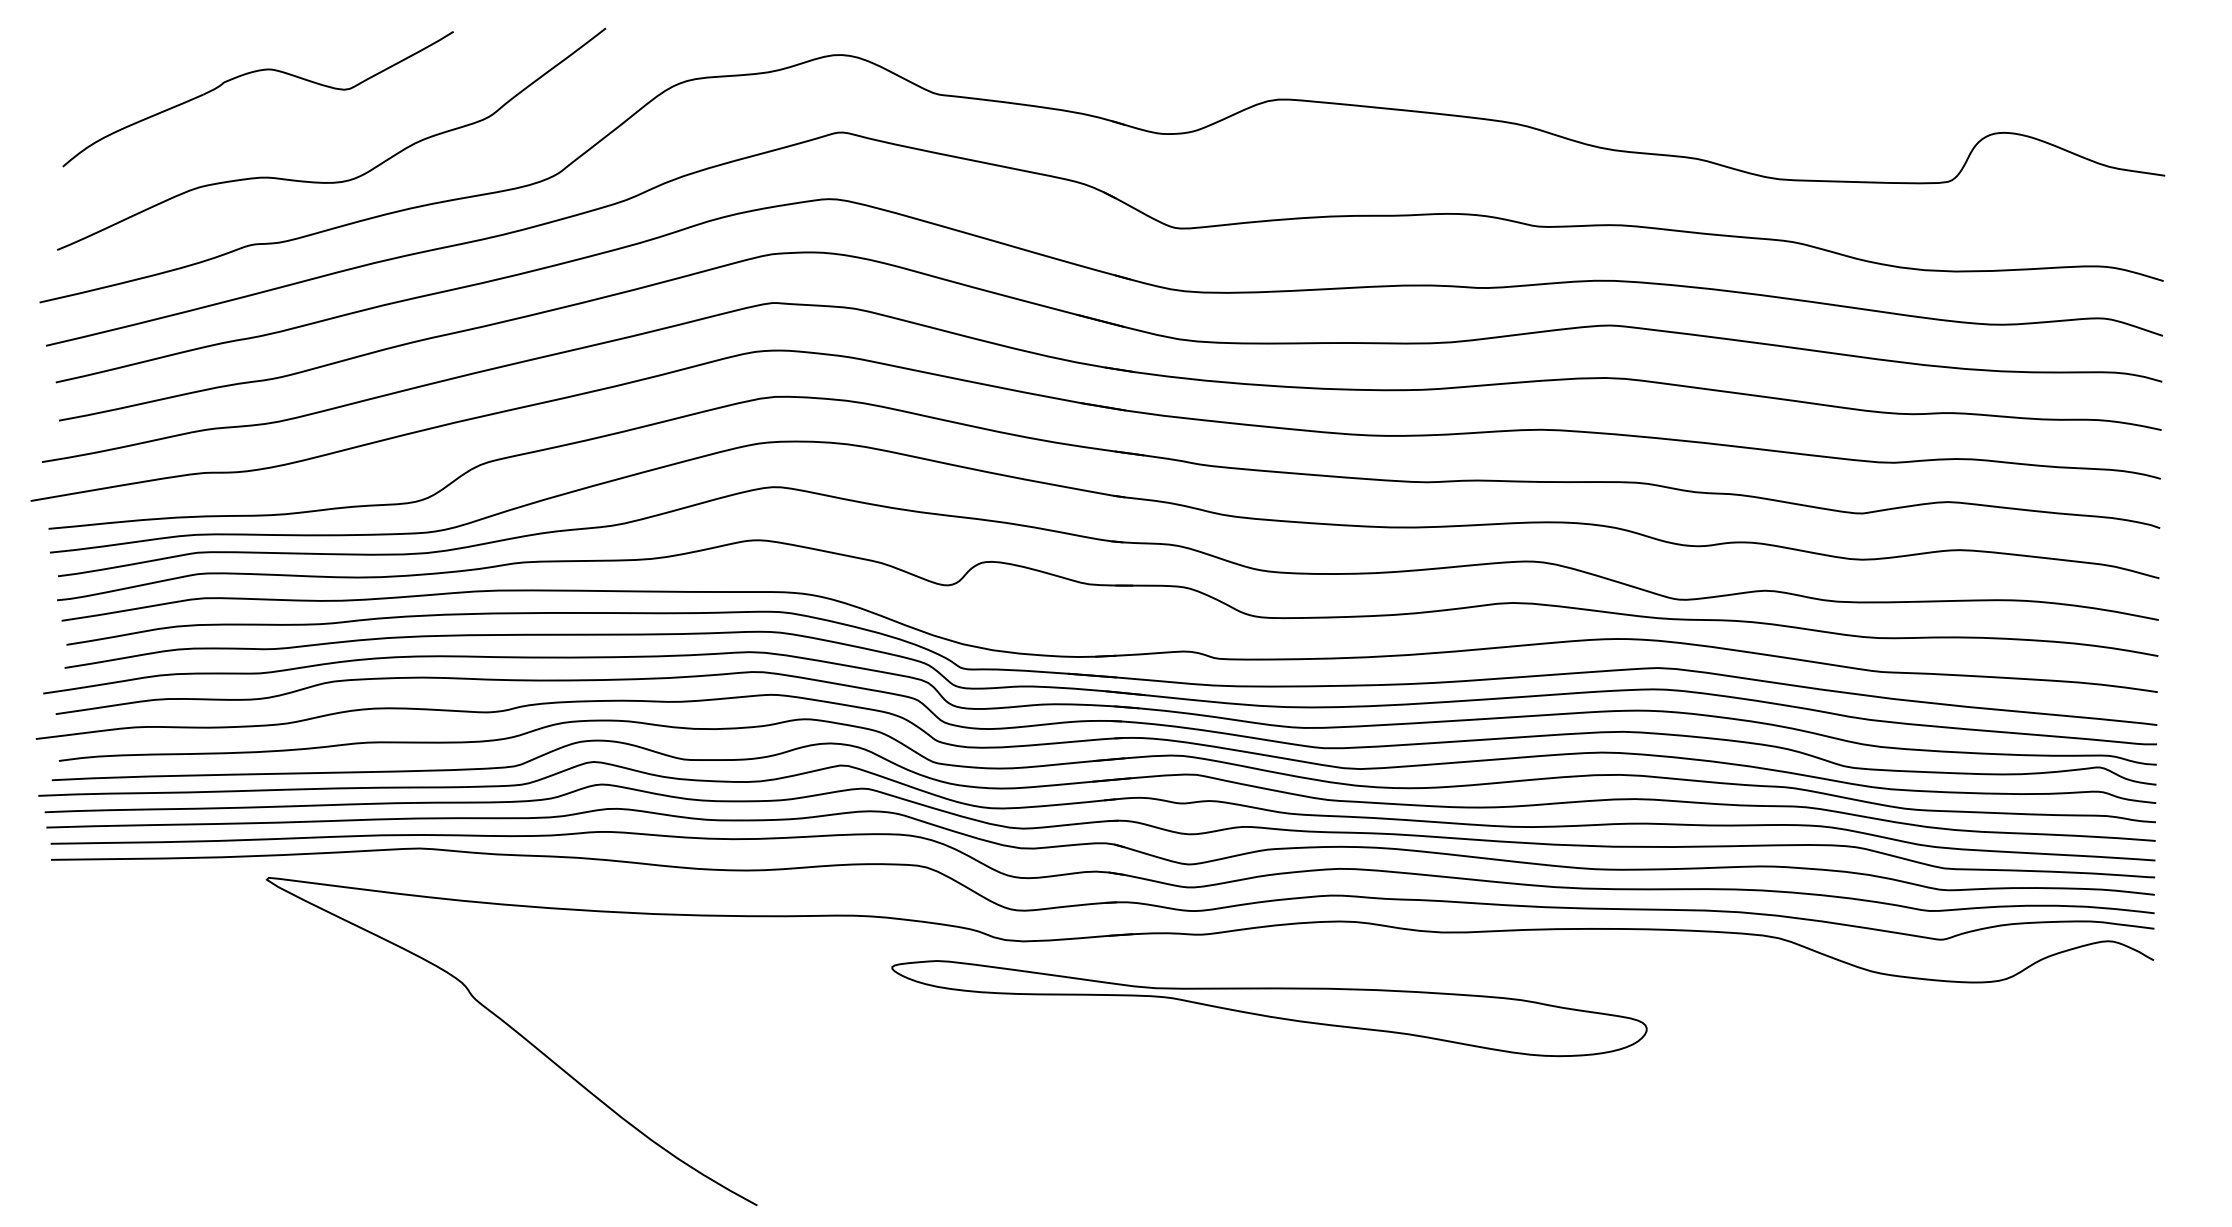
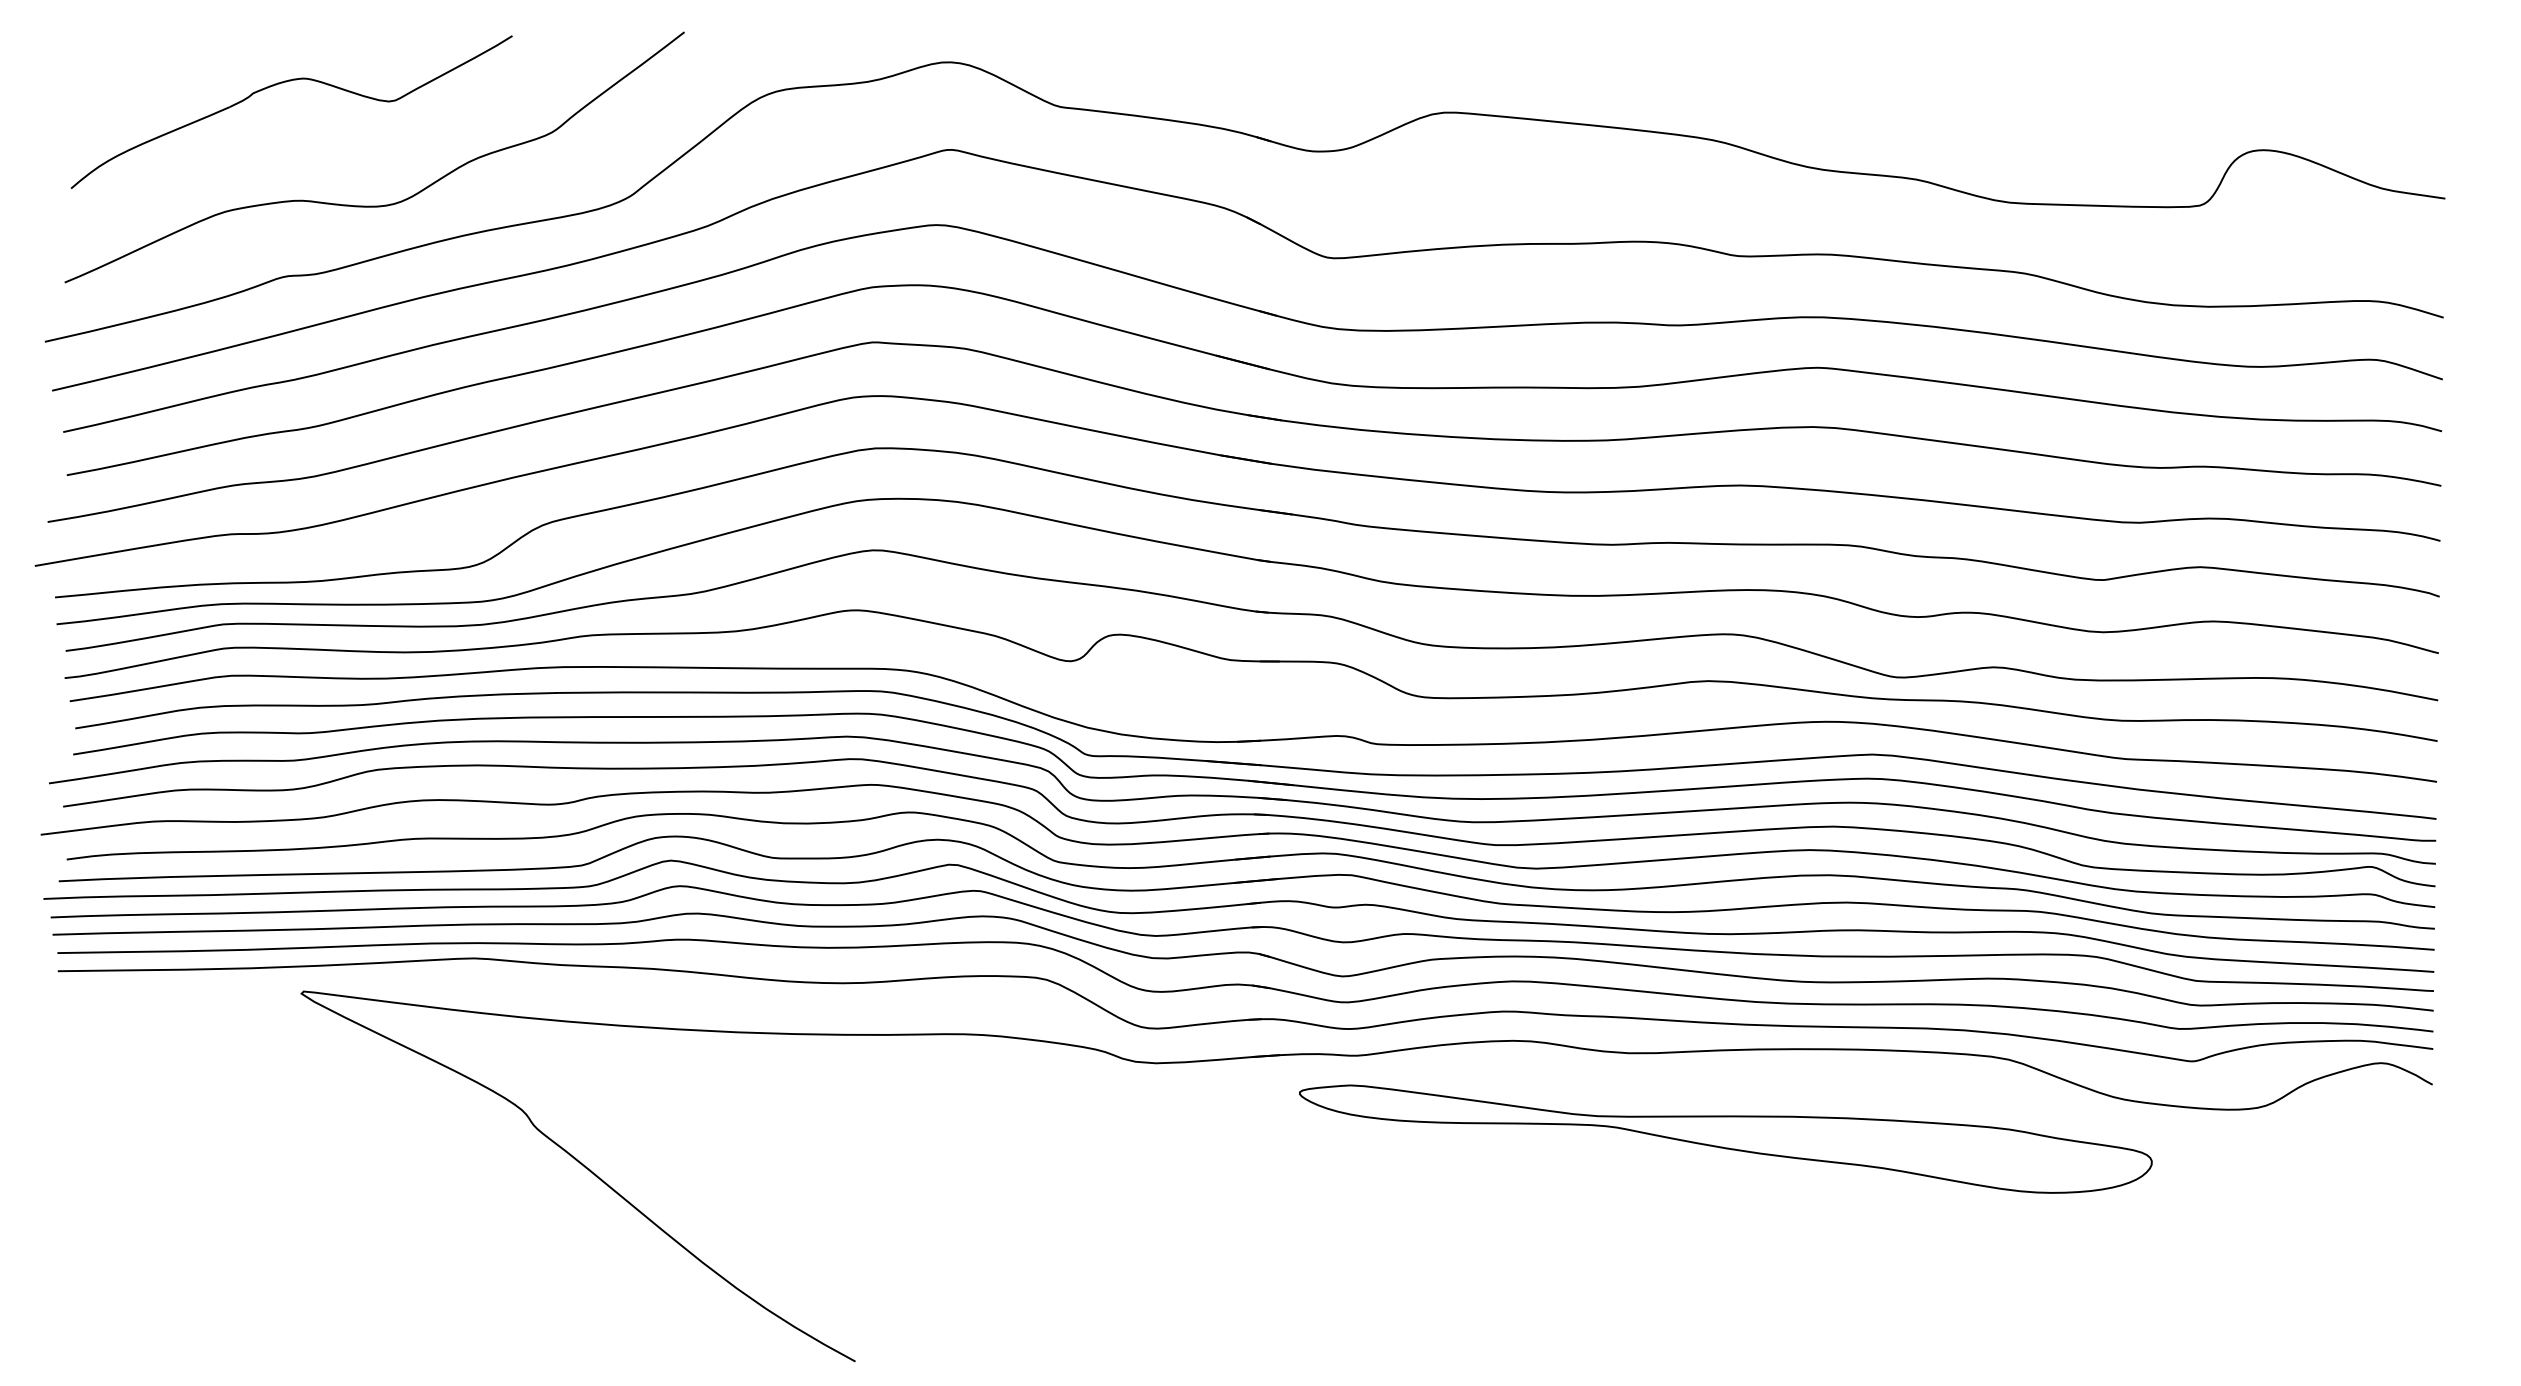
part: (1269, 1007) -> (1725, 1138), moved

